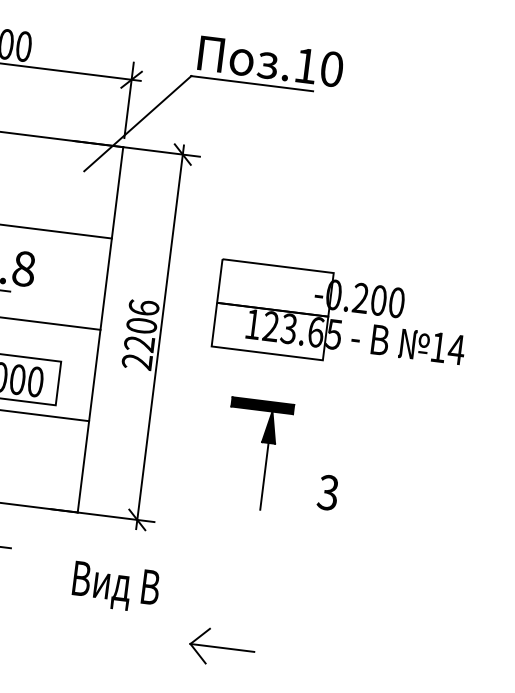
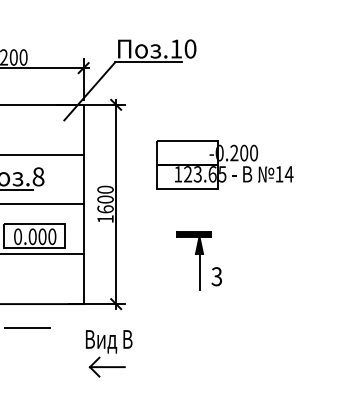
part: (340, 316) -> (224, 164), moved
text: (140, 334) -> (105, 204), 2206 -> 1600
part: (256, 453) -> (193, 260), moved
part: (220, 646) -> (106, 366), moved

